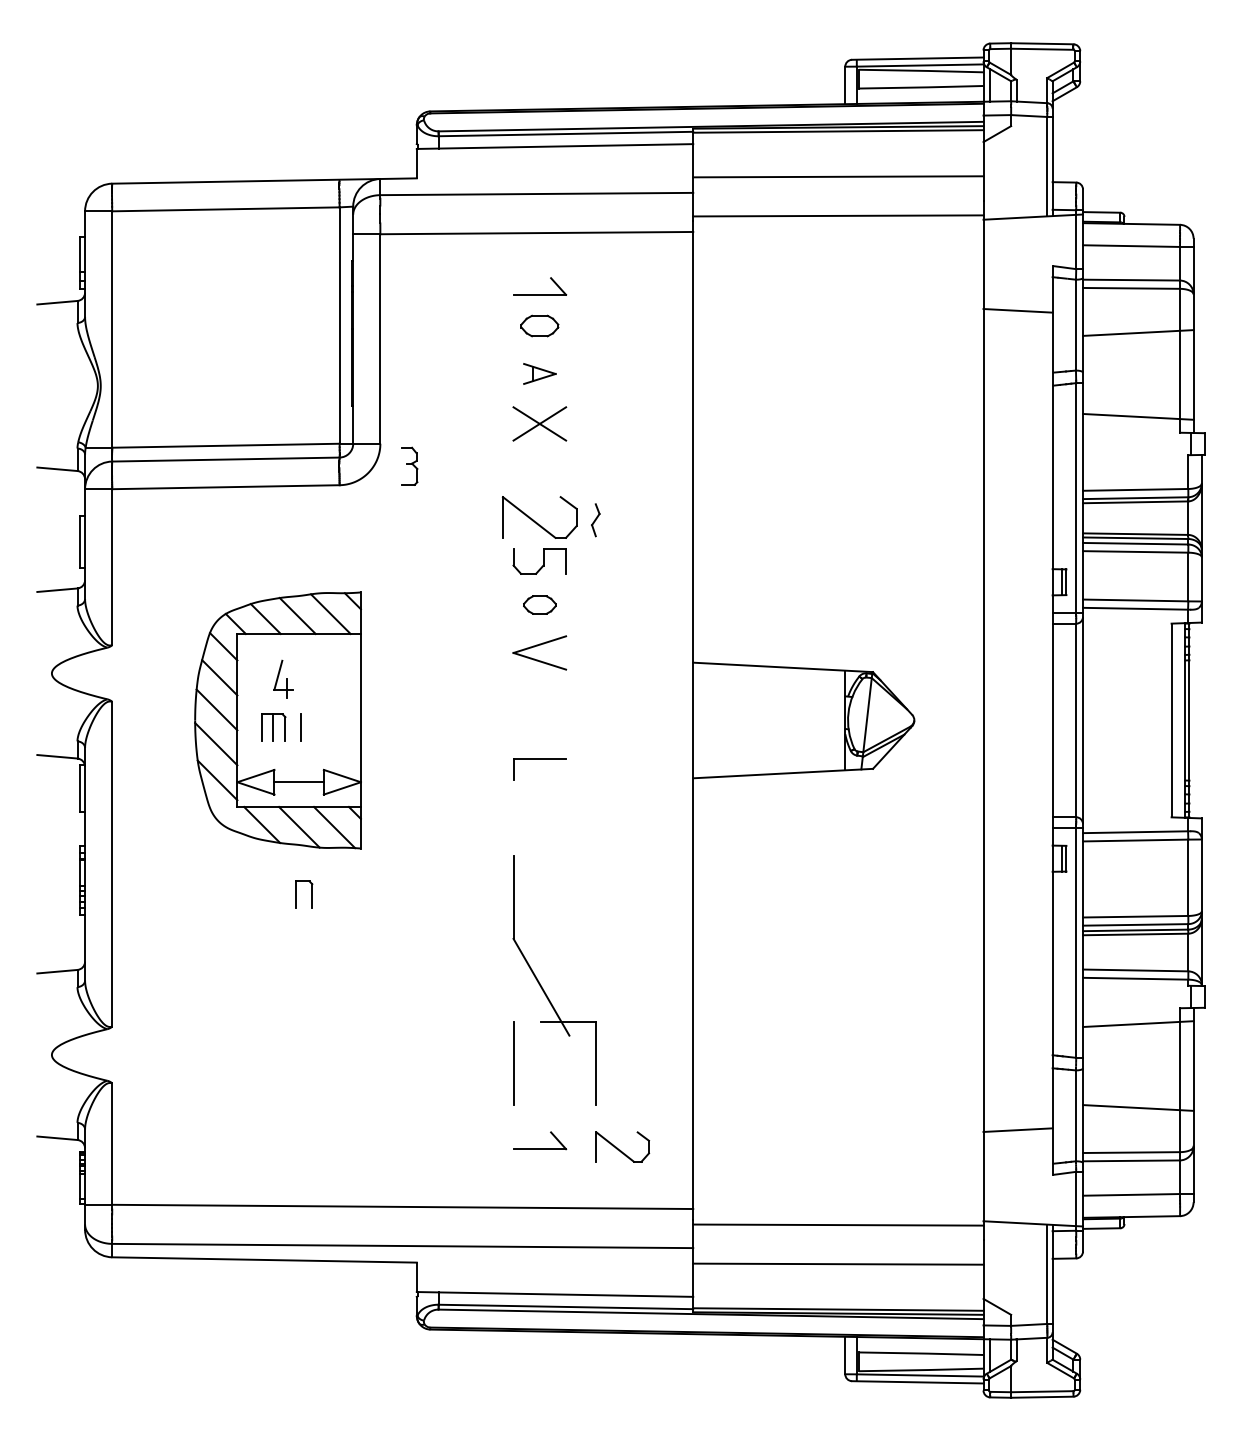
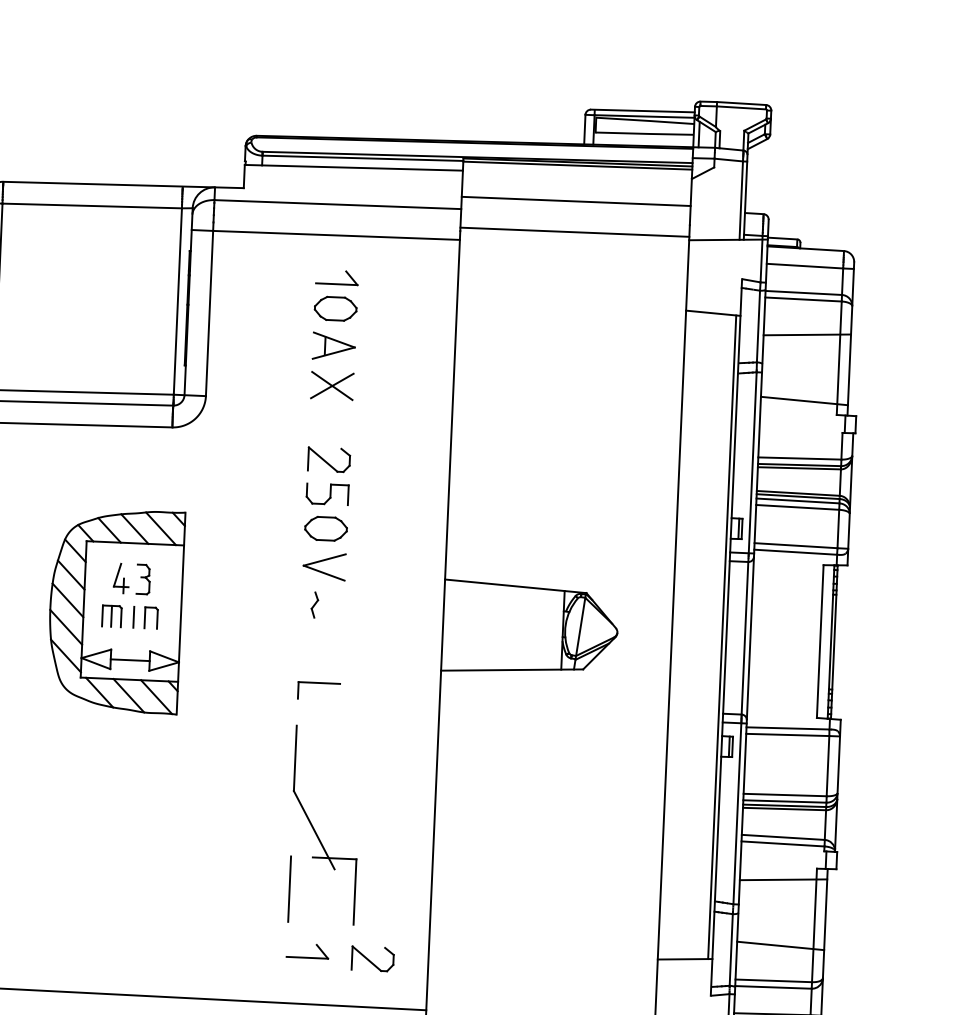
part: (539, 325) -> (335, 308), size x1.43
part: (539, 373) -> (333, 346), size x1.67
part: (409, 465) -> (143, 578), moved
part: (539, 517) -> (328, 459), size x0.71
part: (595, 520) -> (314, 605), moved
part: (539, 604) -> (325, 528), size x1.67
line: (1047, 720) -> (722, 637), added
part: (539, 759) -> (319, 683), moved
part: (311, 894) -> (156, 618), moved

